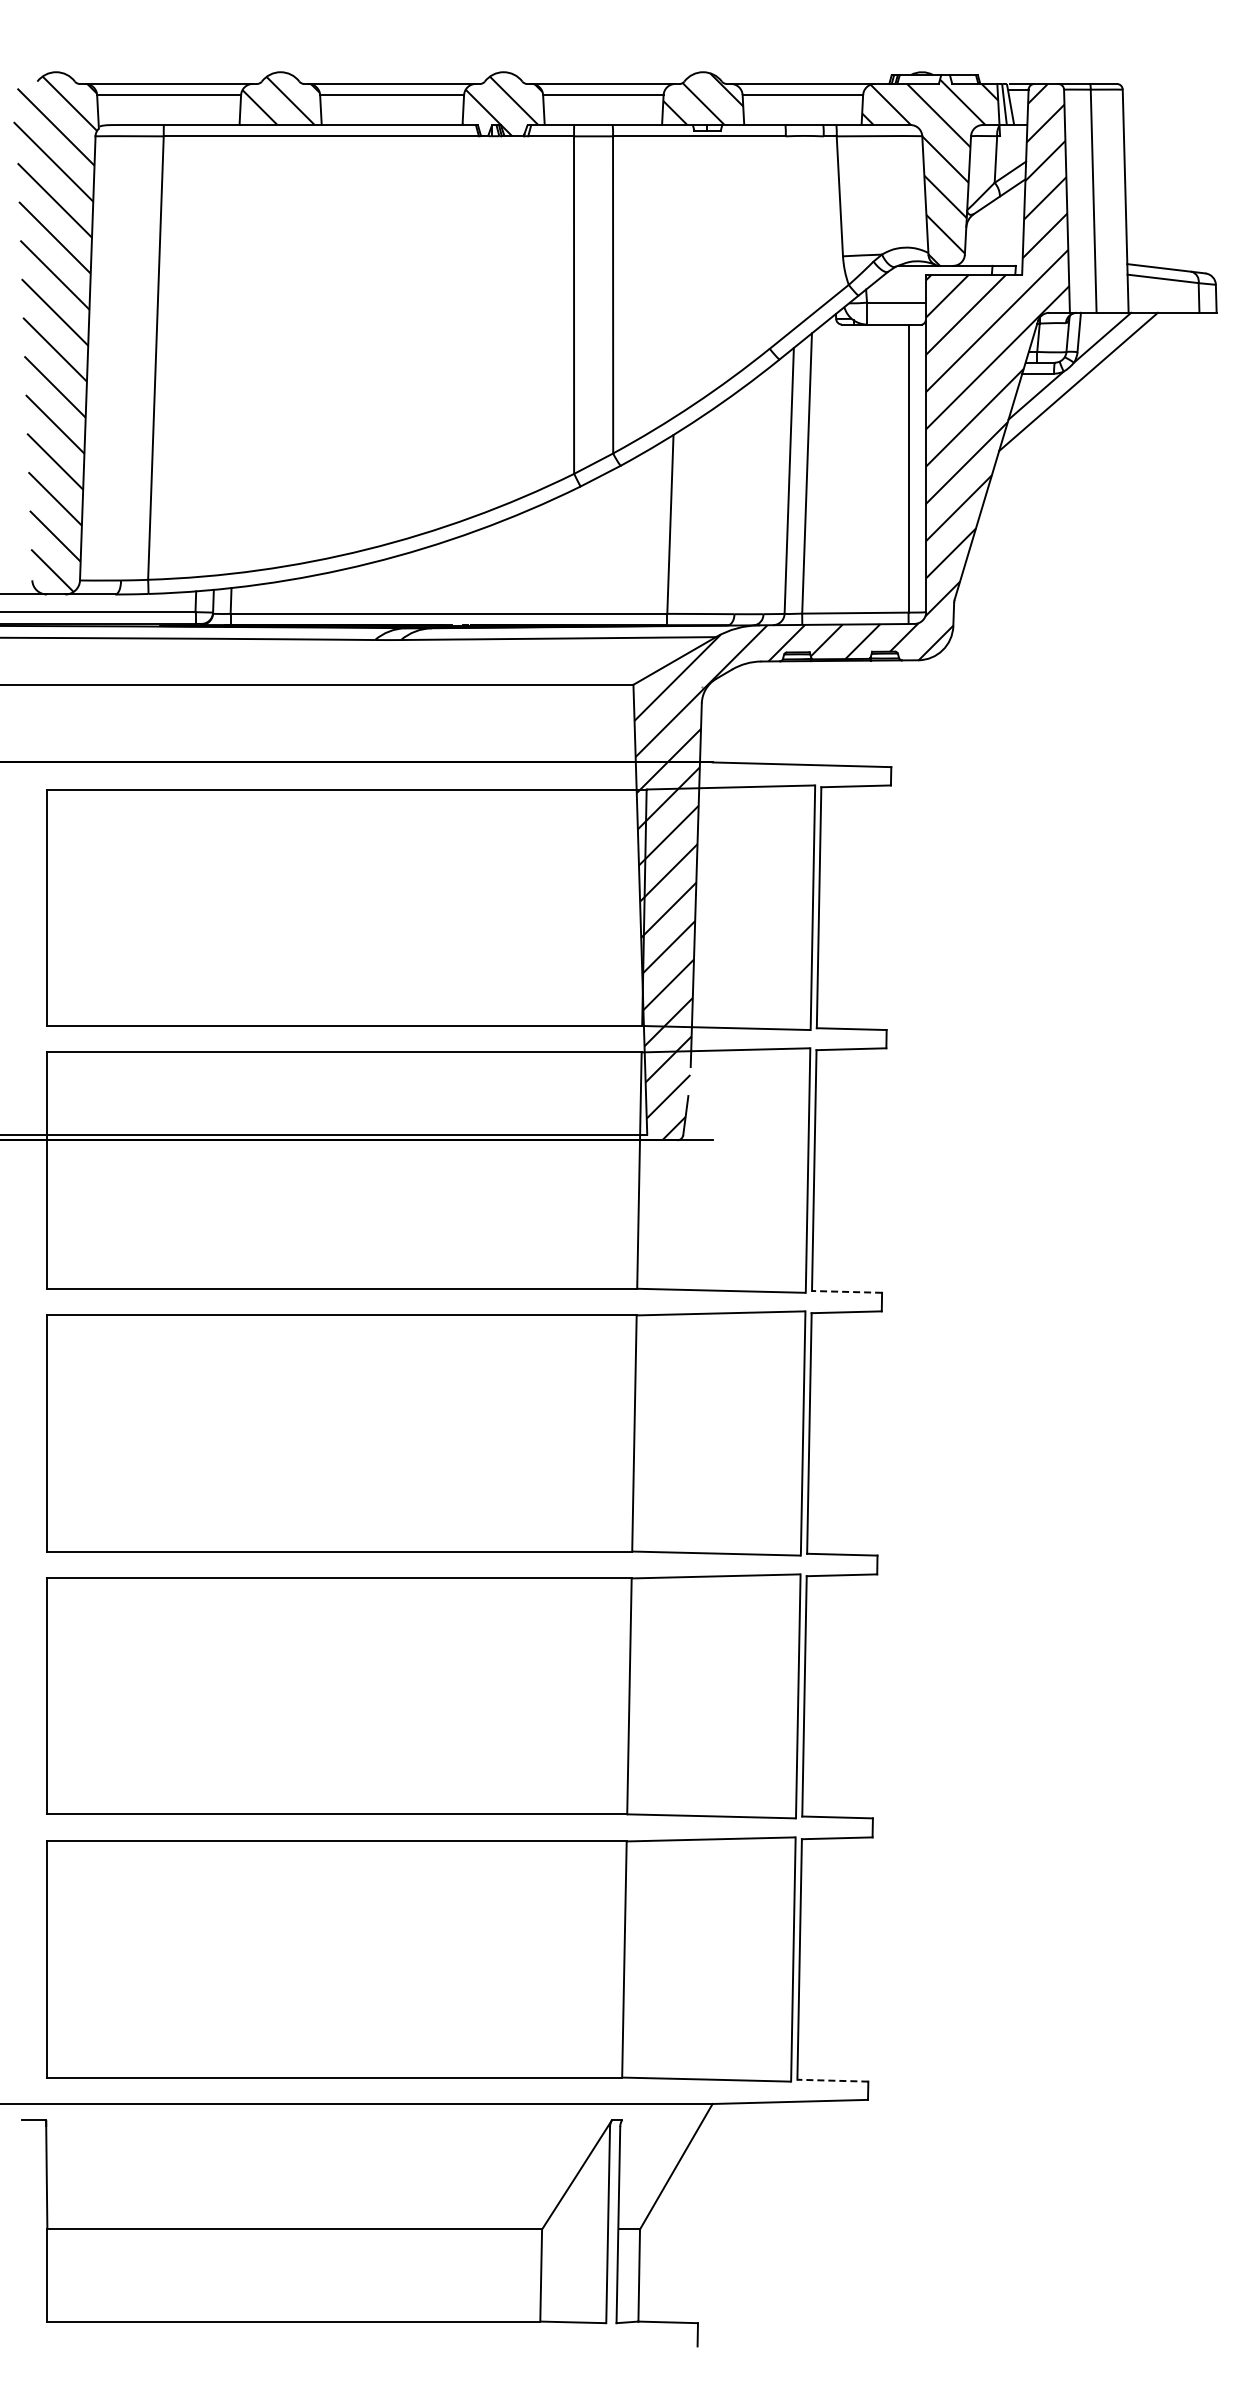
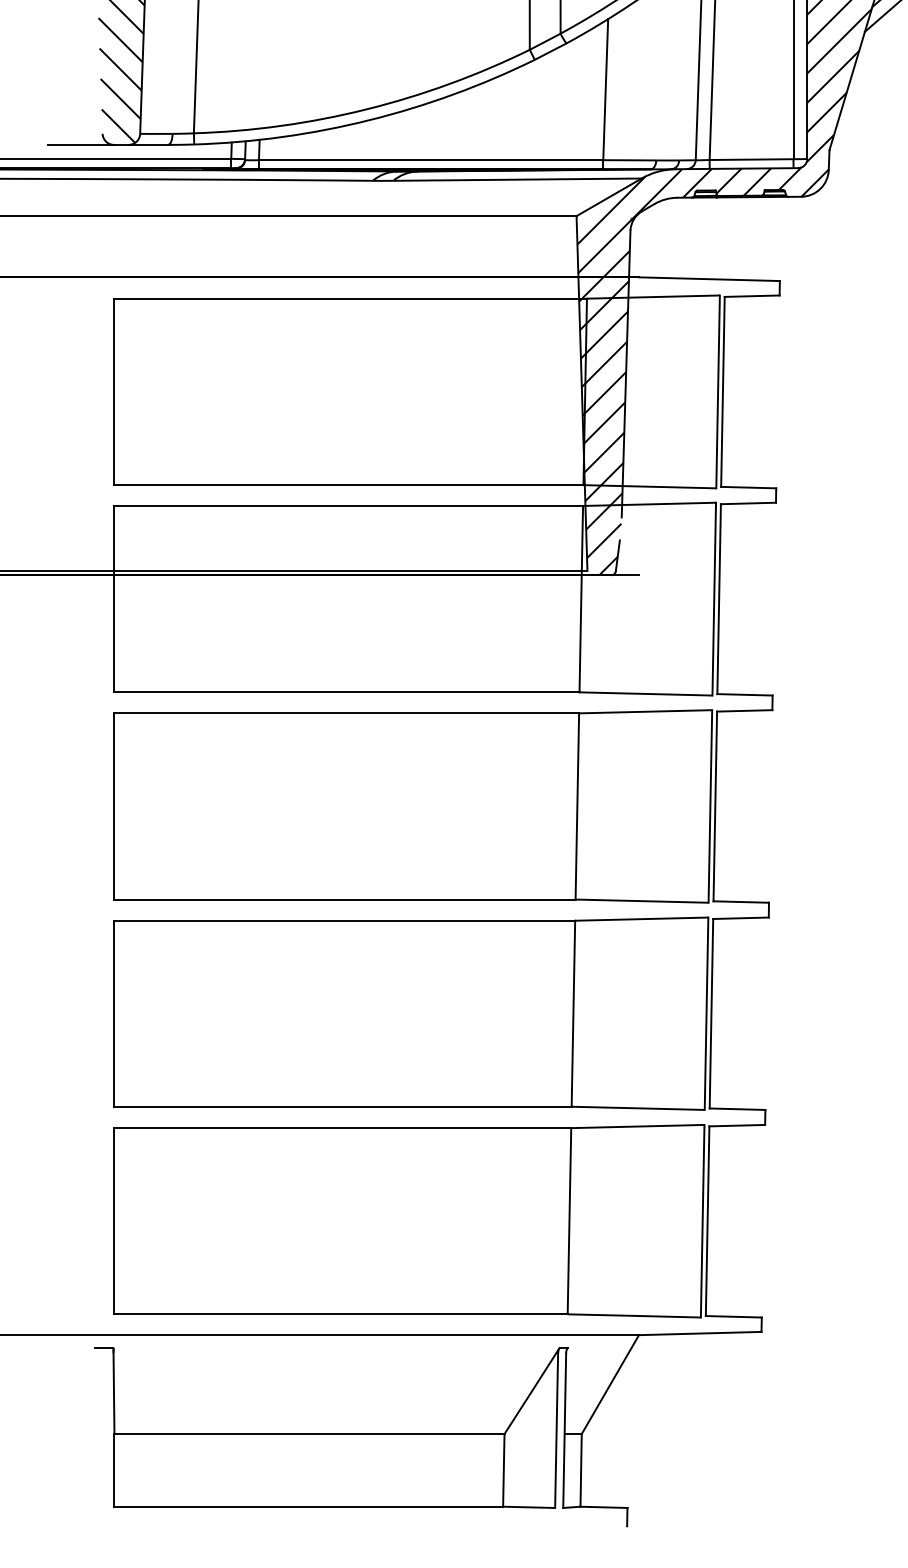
line: (846, 1291) -> (744, 694), dashed -> solid
line: (832, 2080) -> (733, 1316), dashed -> solid

